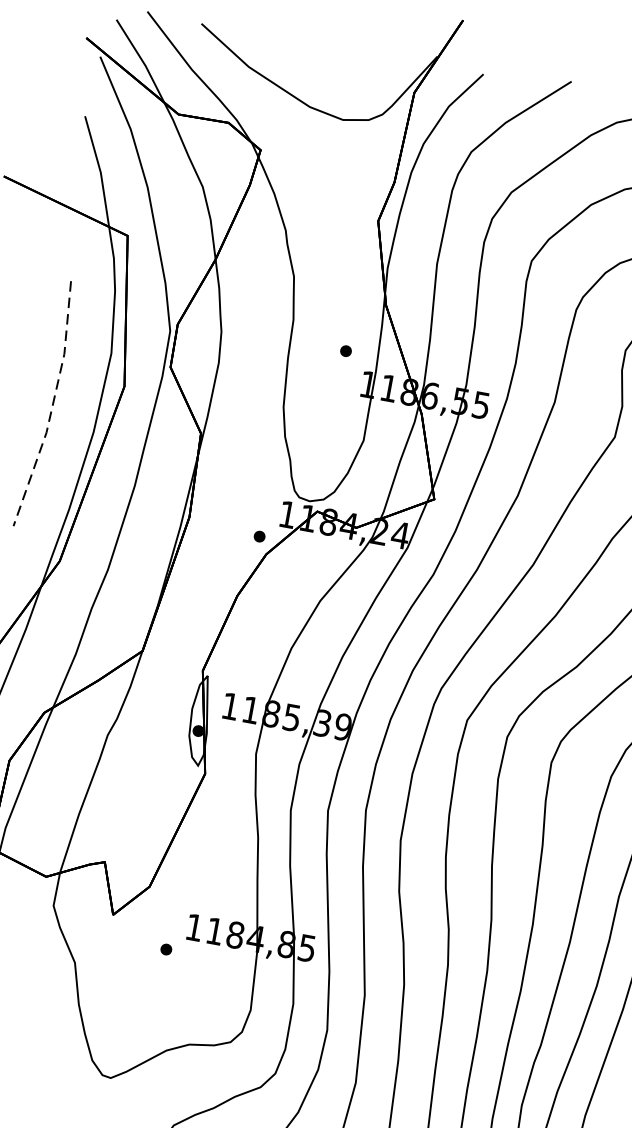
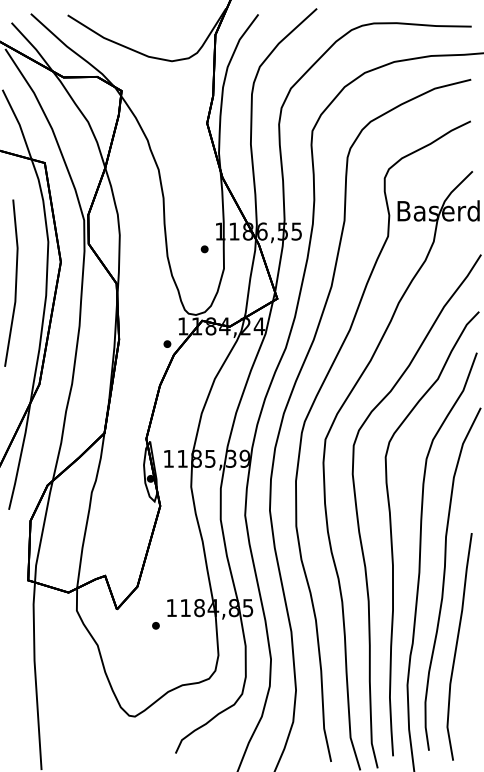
part: (345, 351) -> (204, 249), moved
line: (53, 406) -> (16, 283), dashed -> solid

